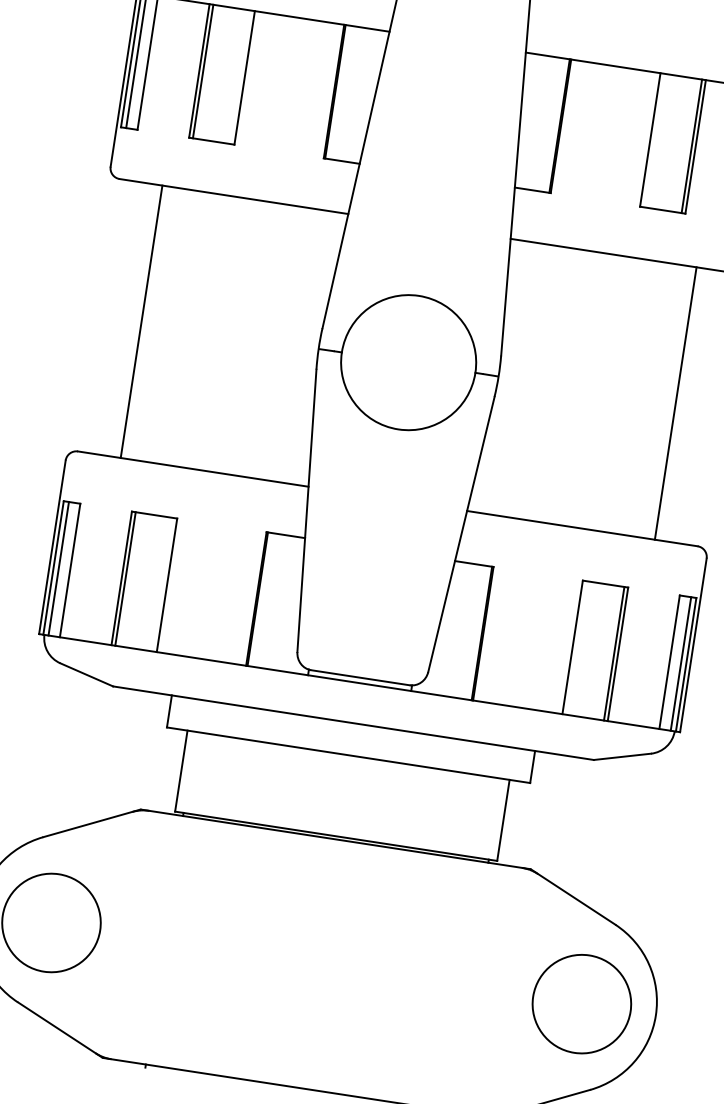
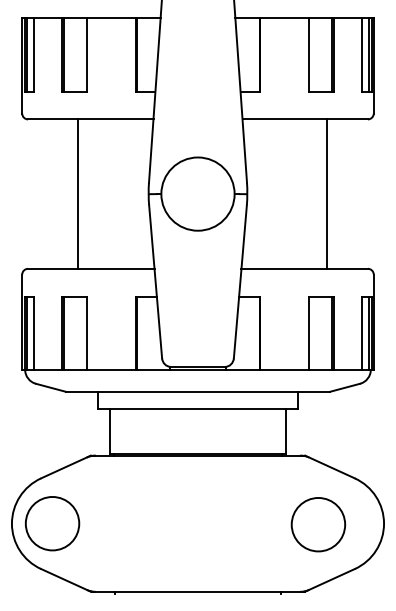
line: (141, 320) -> (77, 193), moved
line: (675, 402) -> (327, 193), moved
circle: (582, 1003) -> (318, 524), moved

